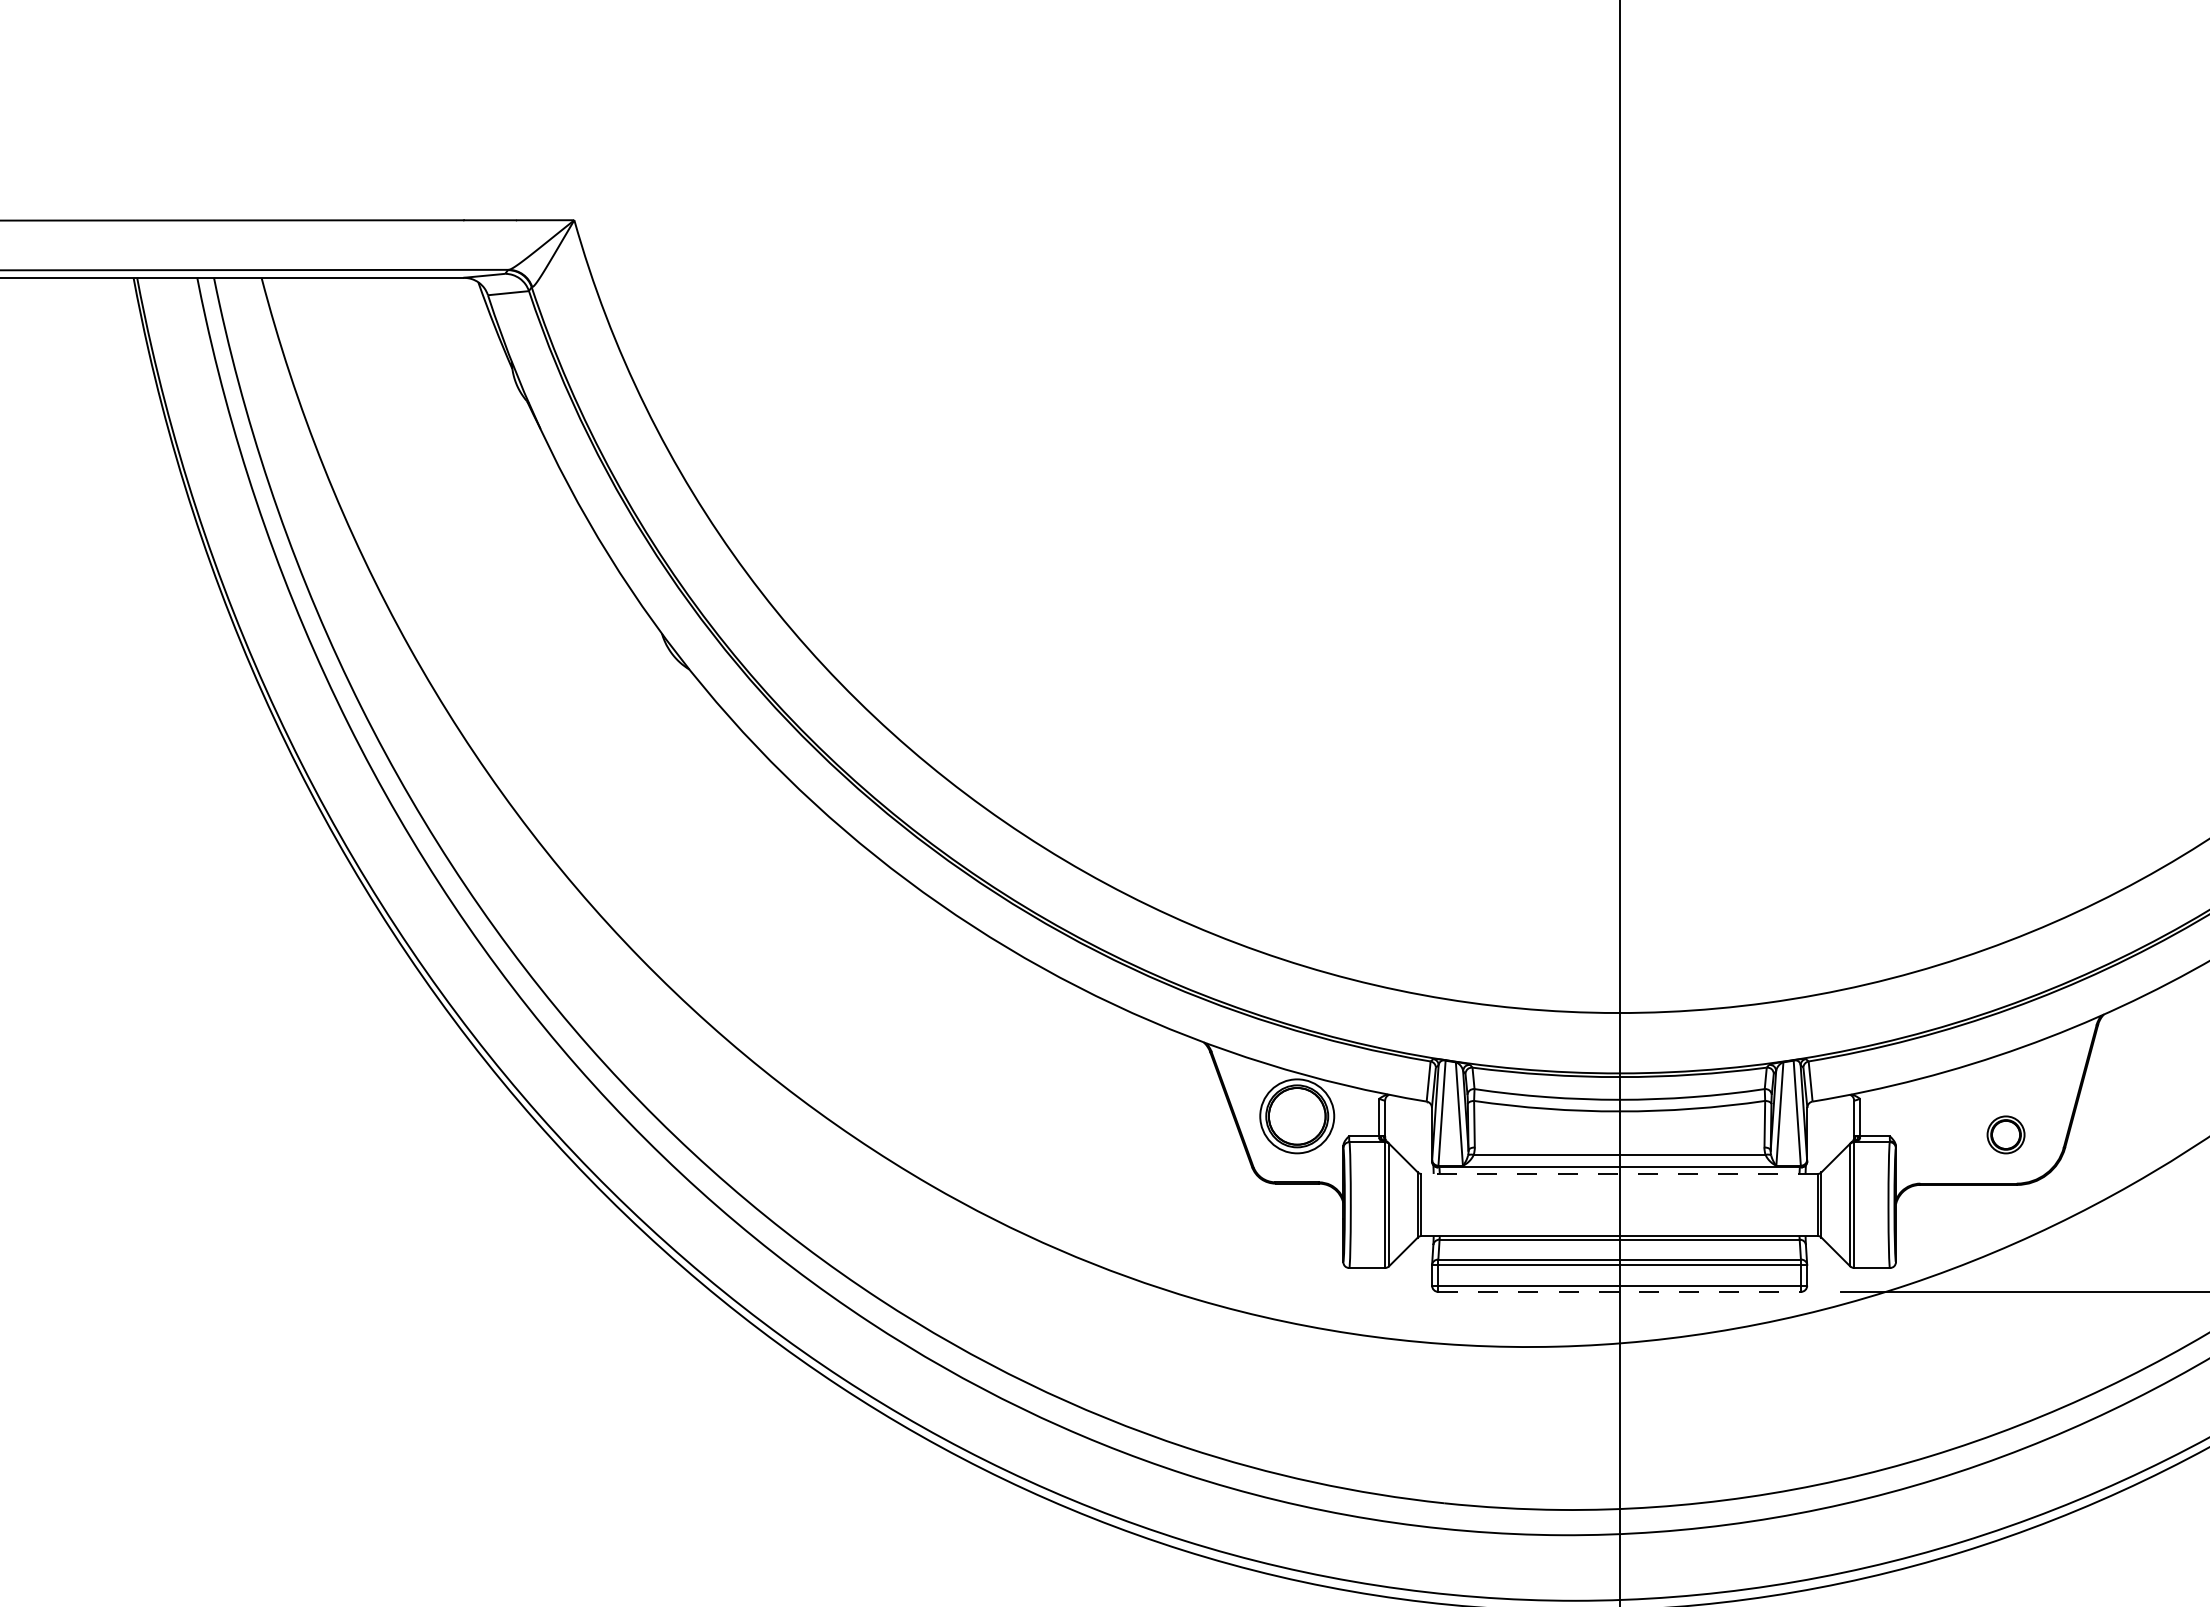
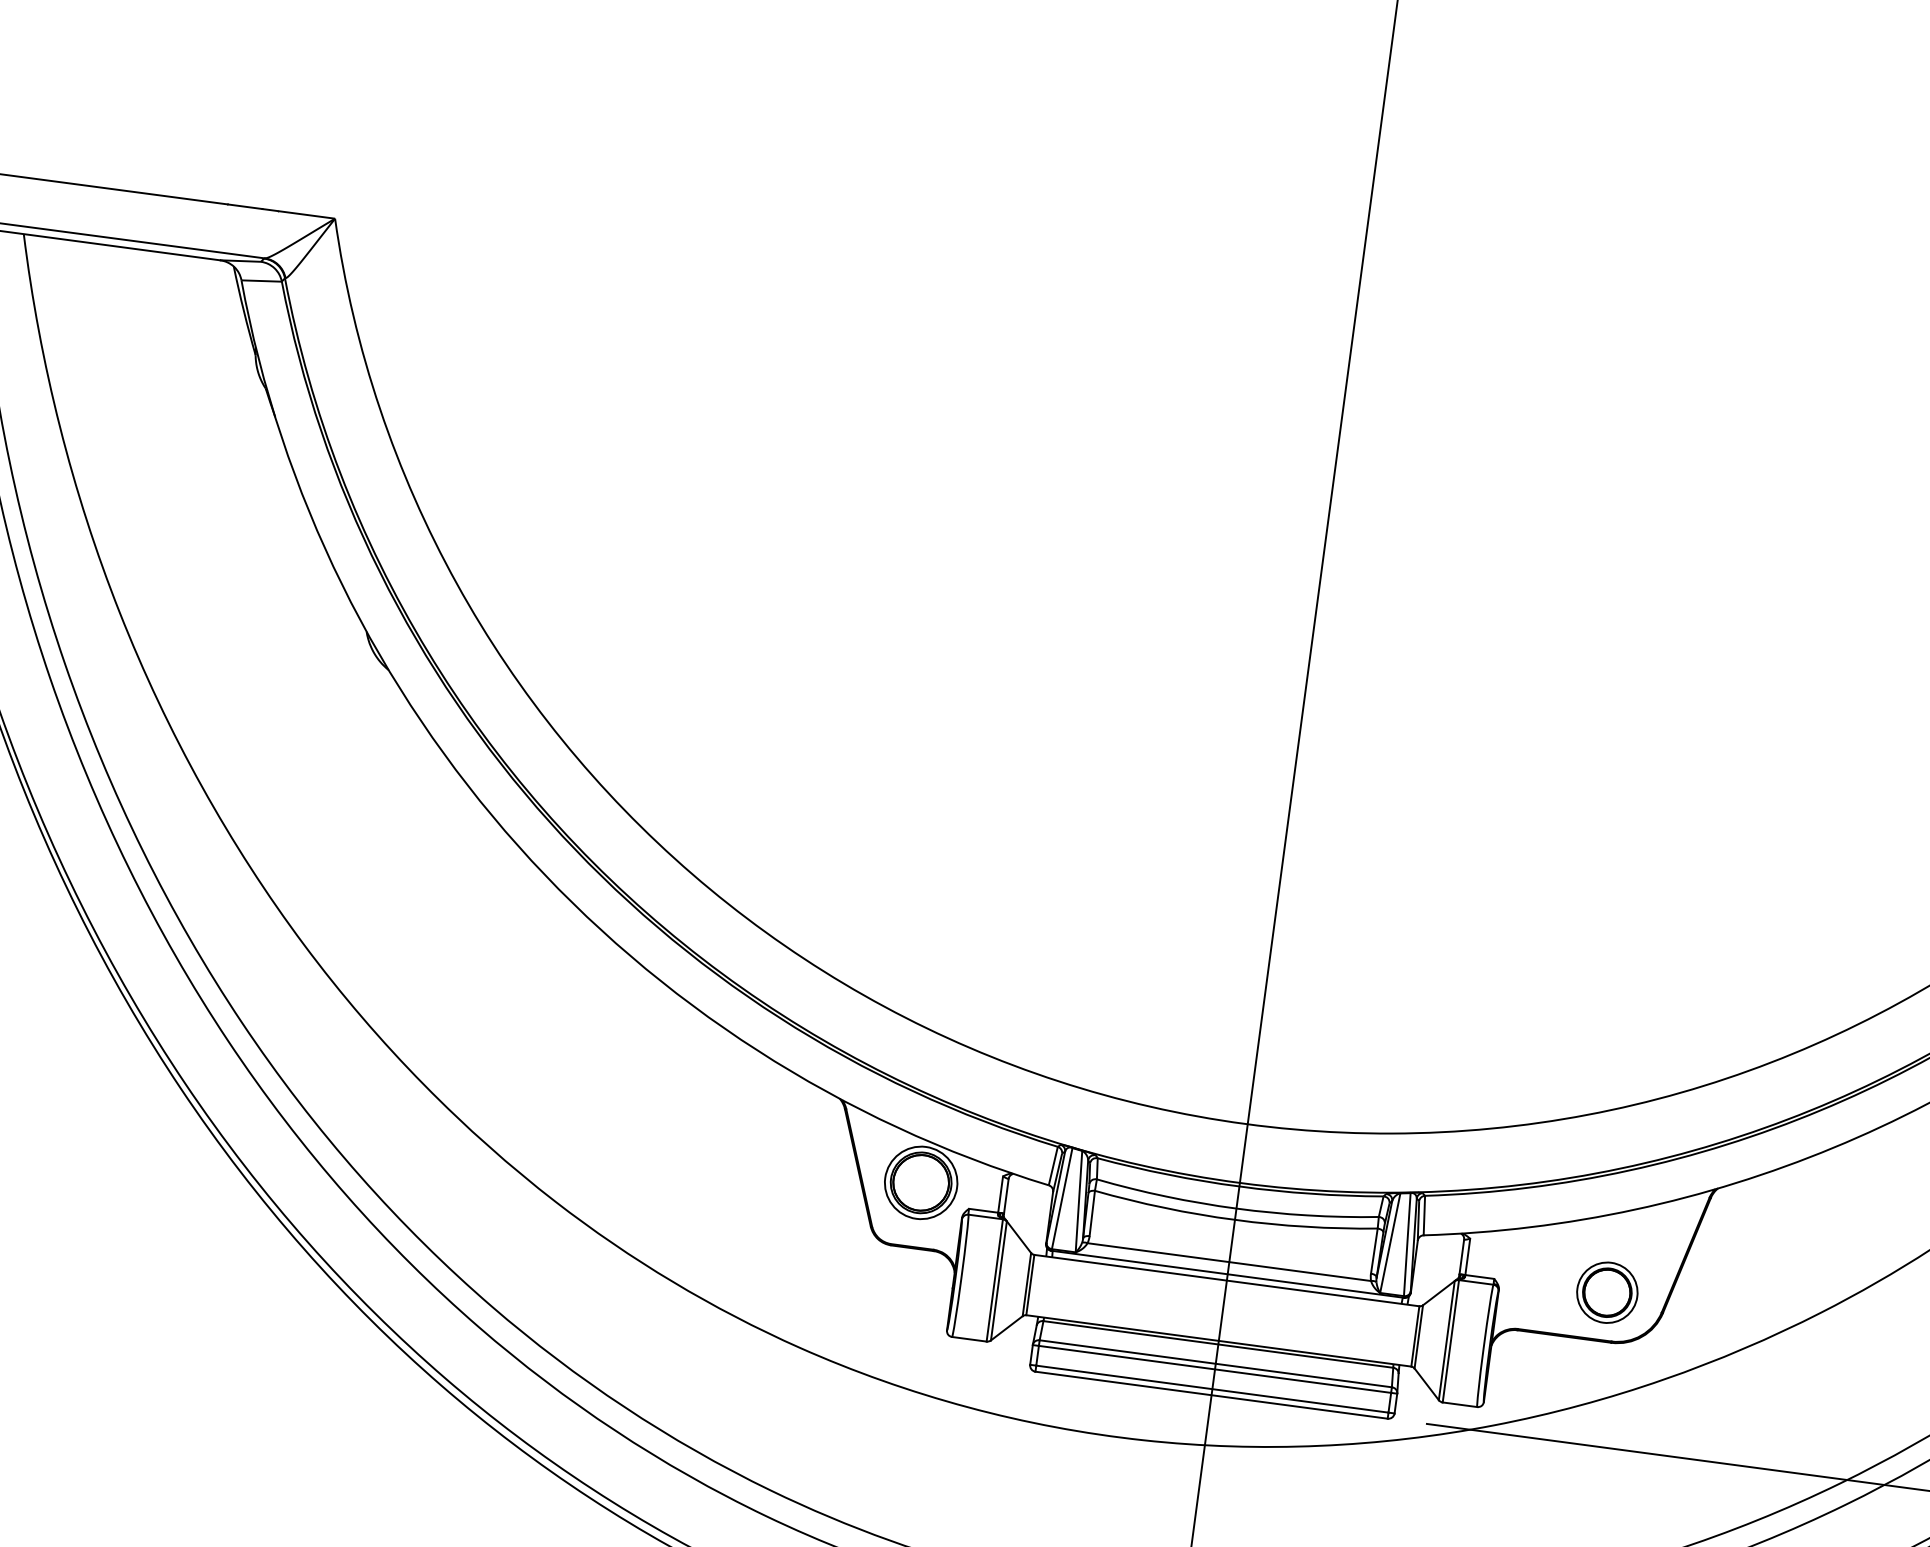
part: (2005, 1134) -> (1606, 1292), size x1.67
line: (1619, 1173) -> (1226, 1280), dashed -> solid
line: (1620, 1291) -> (1212, 1394), dashed -> solid

